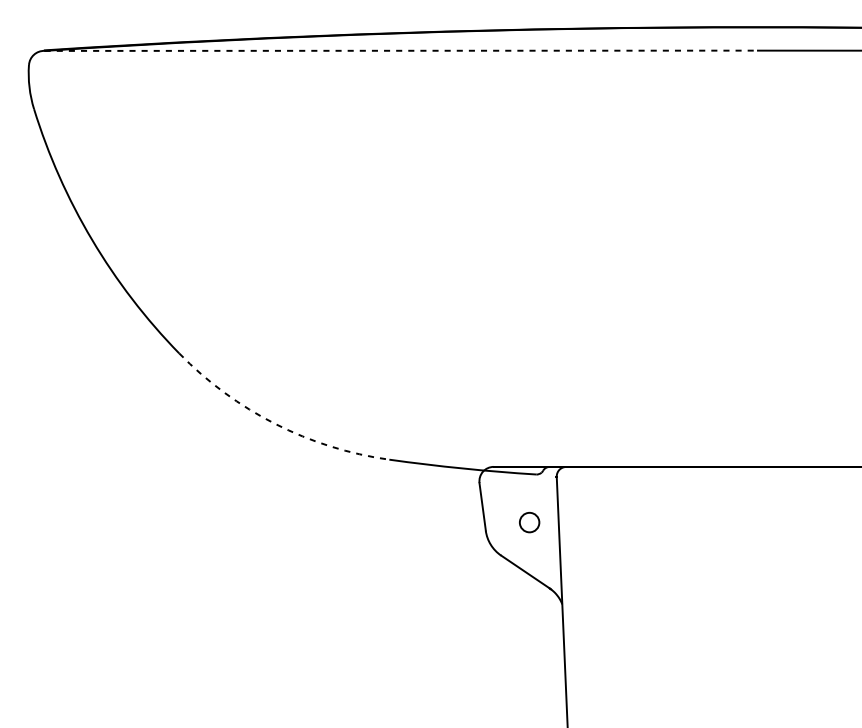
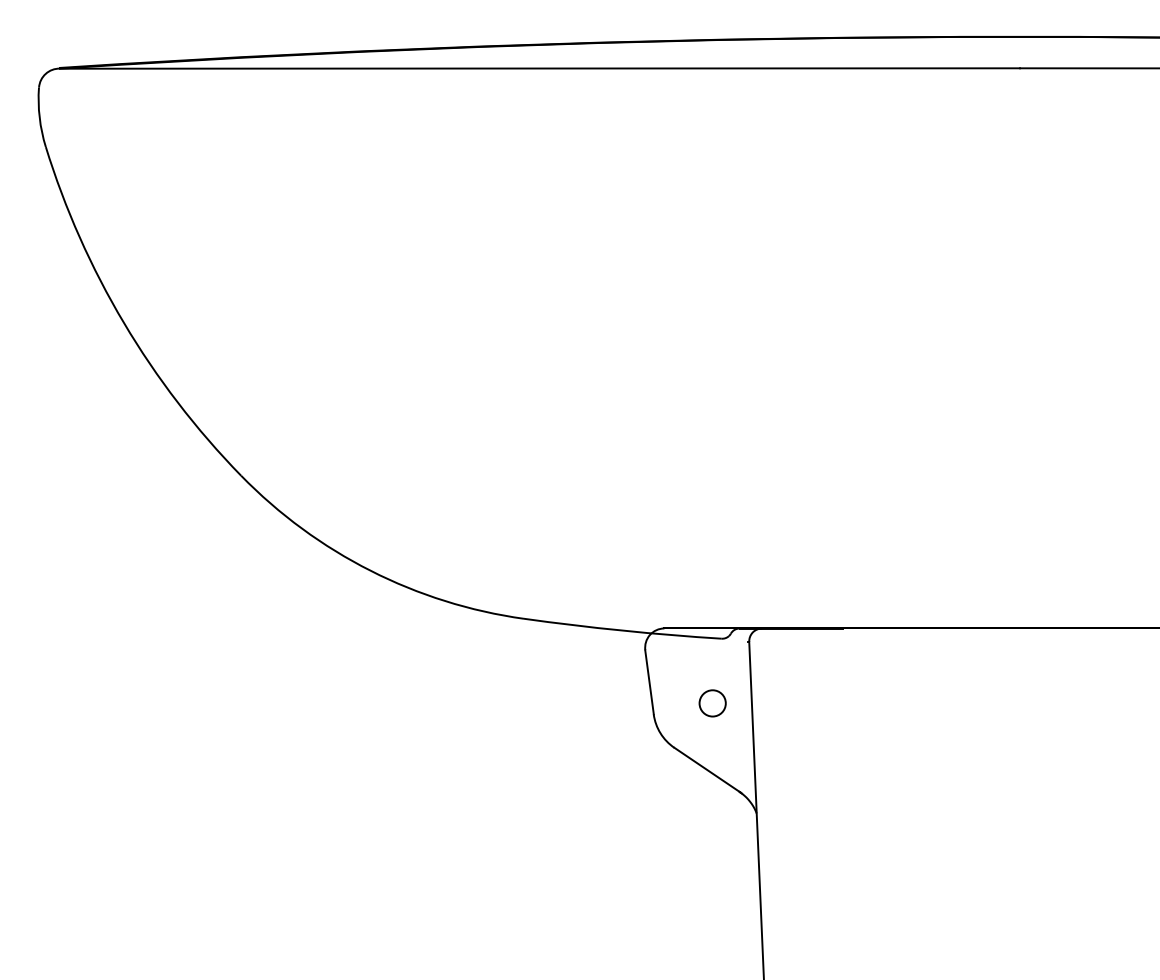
line: (401, 50) -> (540, 68), dashed -> solid
arc: (275, 423) -> (370, 570), dashed -> solid

